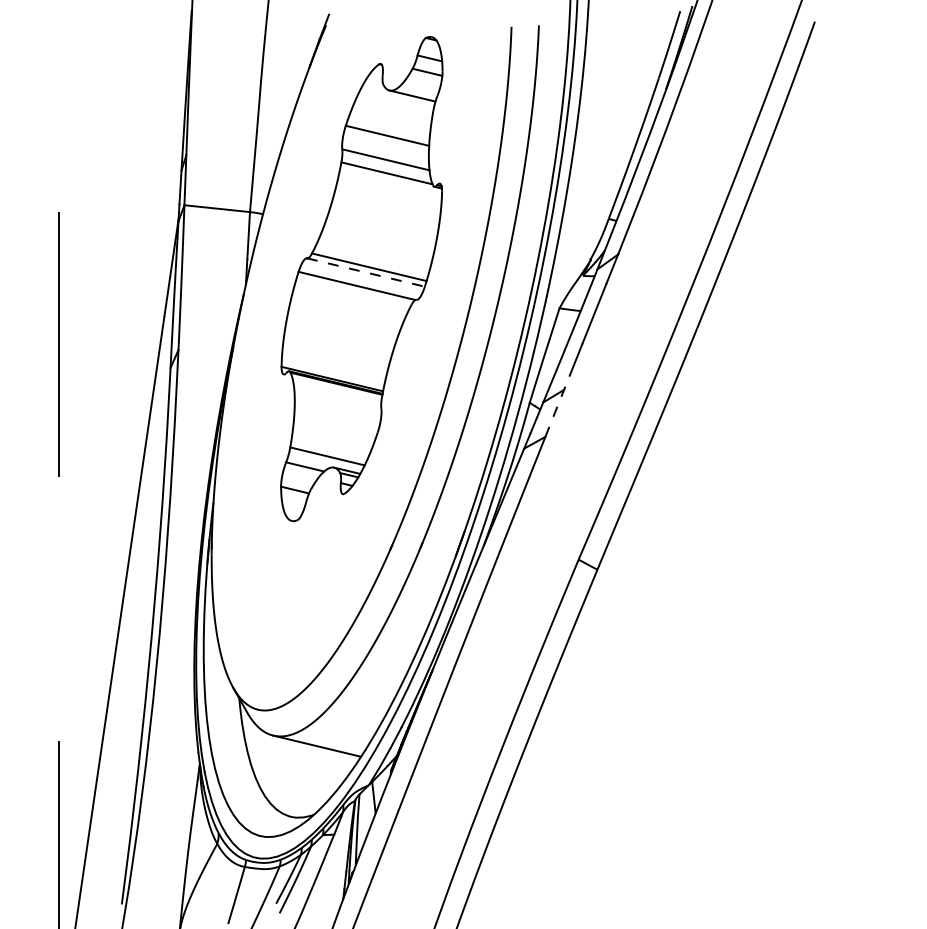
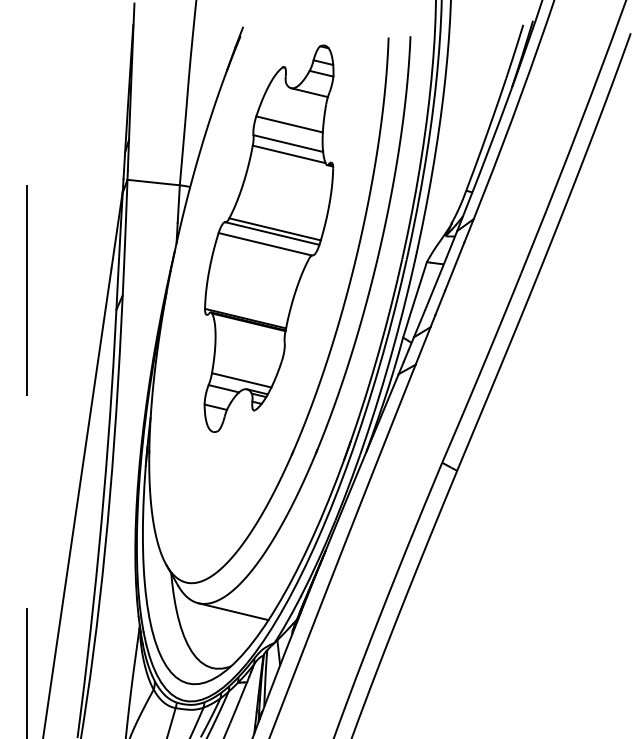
line: (365, 272) -> (272, 233), dashed -> solid
line: (557, 405) -> (425, 339), dashed -> solid

